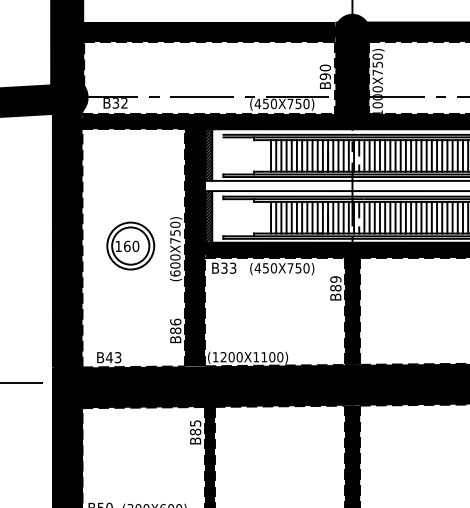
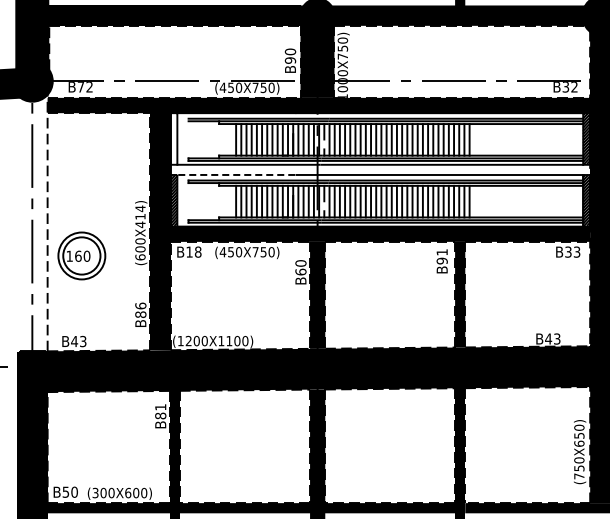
text: (115, 103) -> (80, 87), B32 -> B72
hatch: (208, 154) -> (173, 138), removed
line: (271, 190) -> (236, 174), solid -> dashed
text: (175, 232) -> (140, 216), (600X750) -> (600X414)
fill: (67, 239) -> (32, 223), removed
part: (130, 245) -> (81, 255), moved
text: (228, 267) -> (193, 251), B33 -> B18
text: (335, 283) -> (300, 267), B89 -> B60
text: (195, 423) -> (160, 407), B85 -> B81

